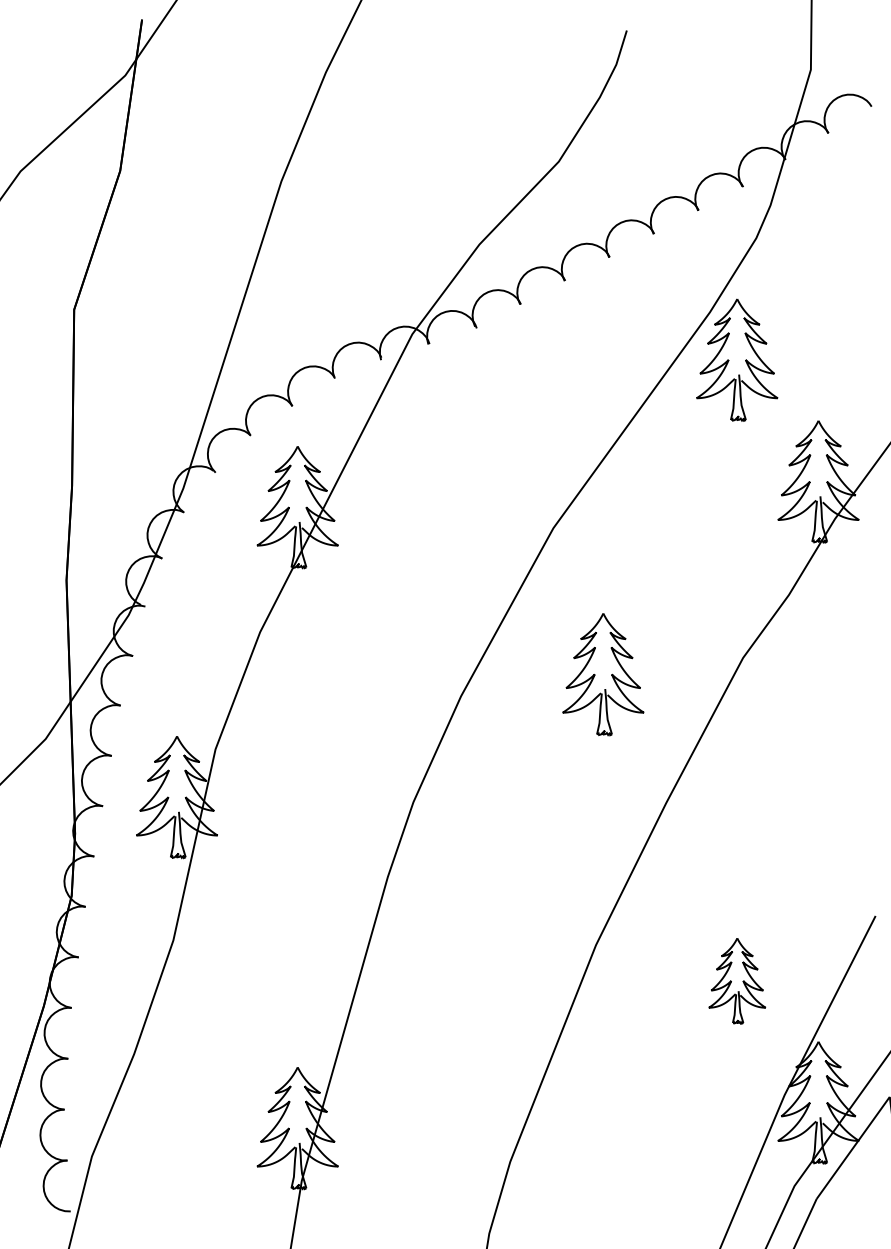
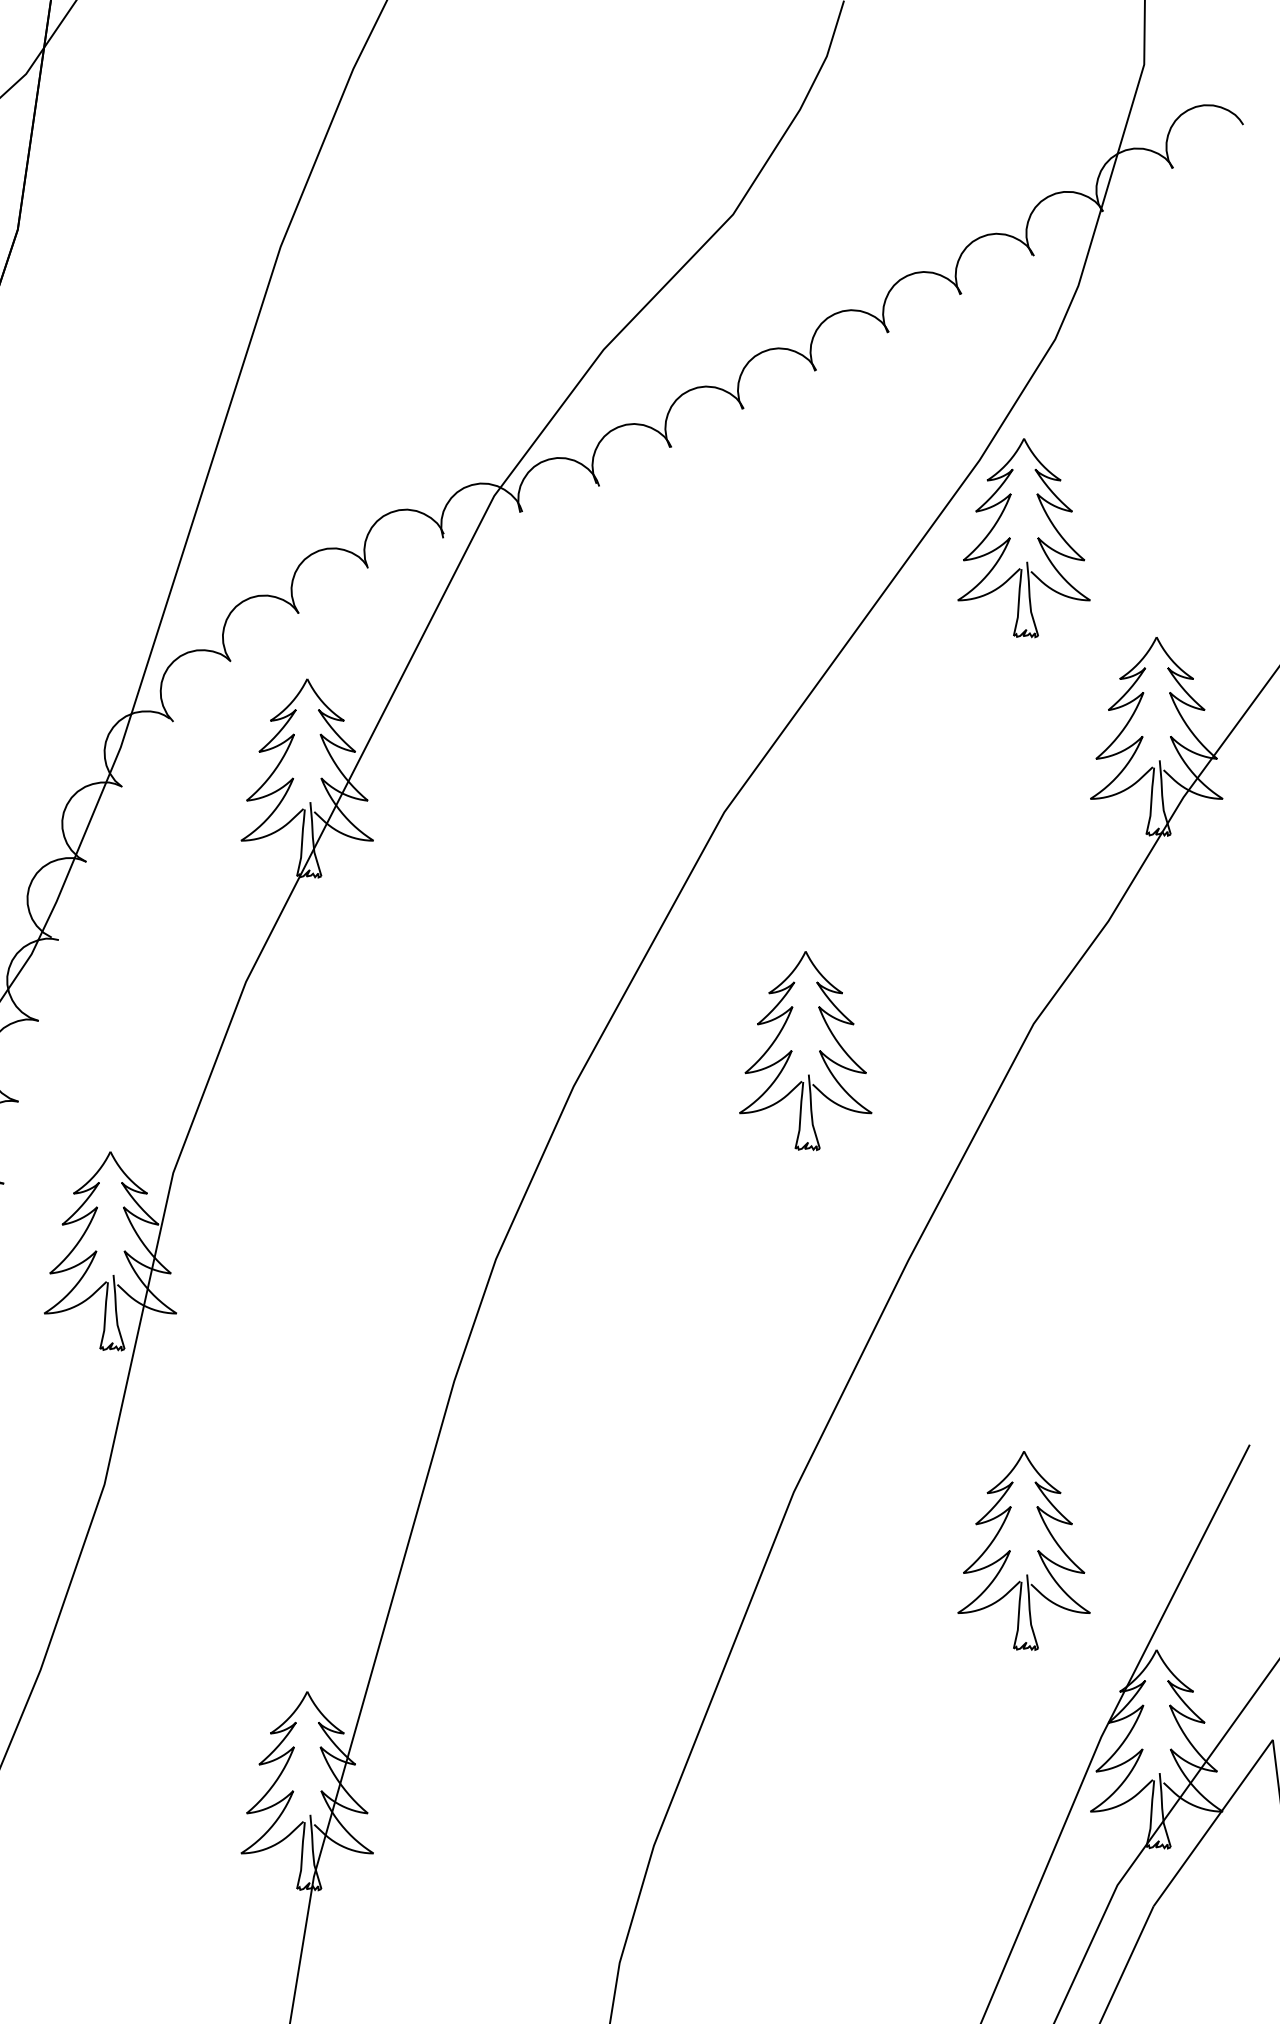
part: (737, 980) -> (1024, 1549), size x1.43

